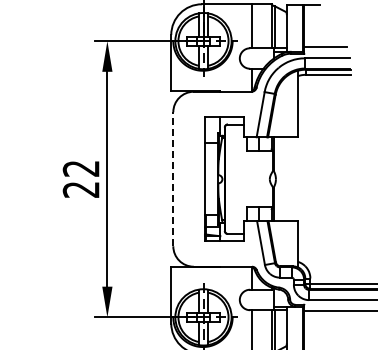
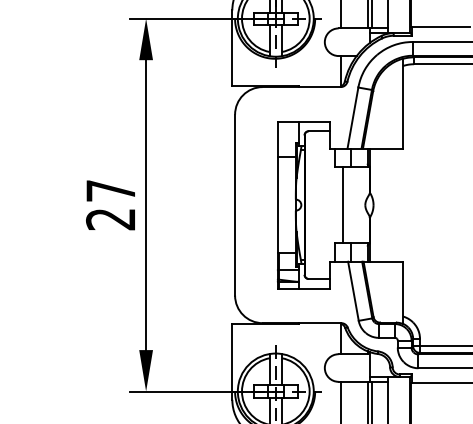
text: (80, 168) -> (109, 190), 22 -> 27
line: (173, 178) -> (235, 204), dashed -> solid
line: (253, 179) -> (343, 205), added

